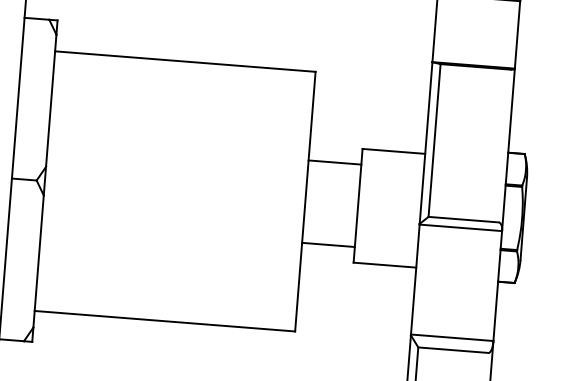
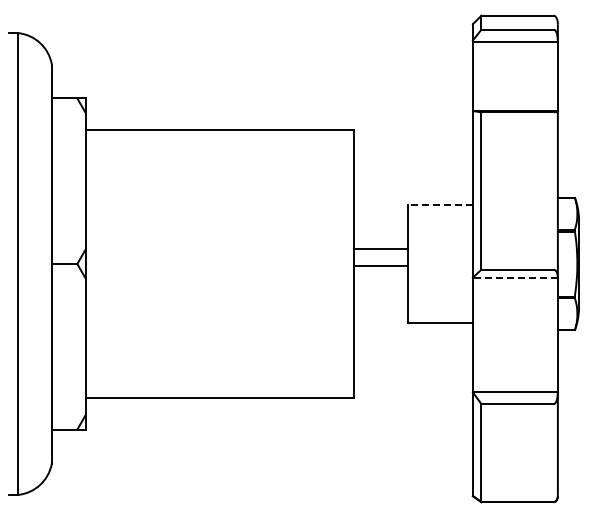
line: (393, 151) -> (440, 205), solid -> dashed
line: (335, 162) -> (381, 248), moved
line: (459, 227) -> (514, 278), solid -> dashed
line: (328, 244) -> (381, 266), moved

